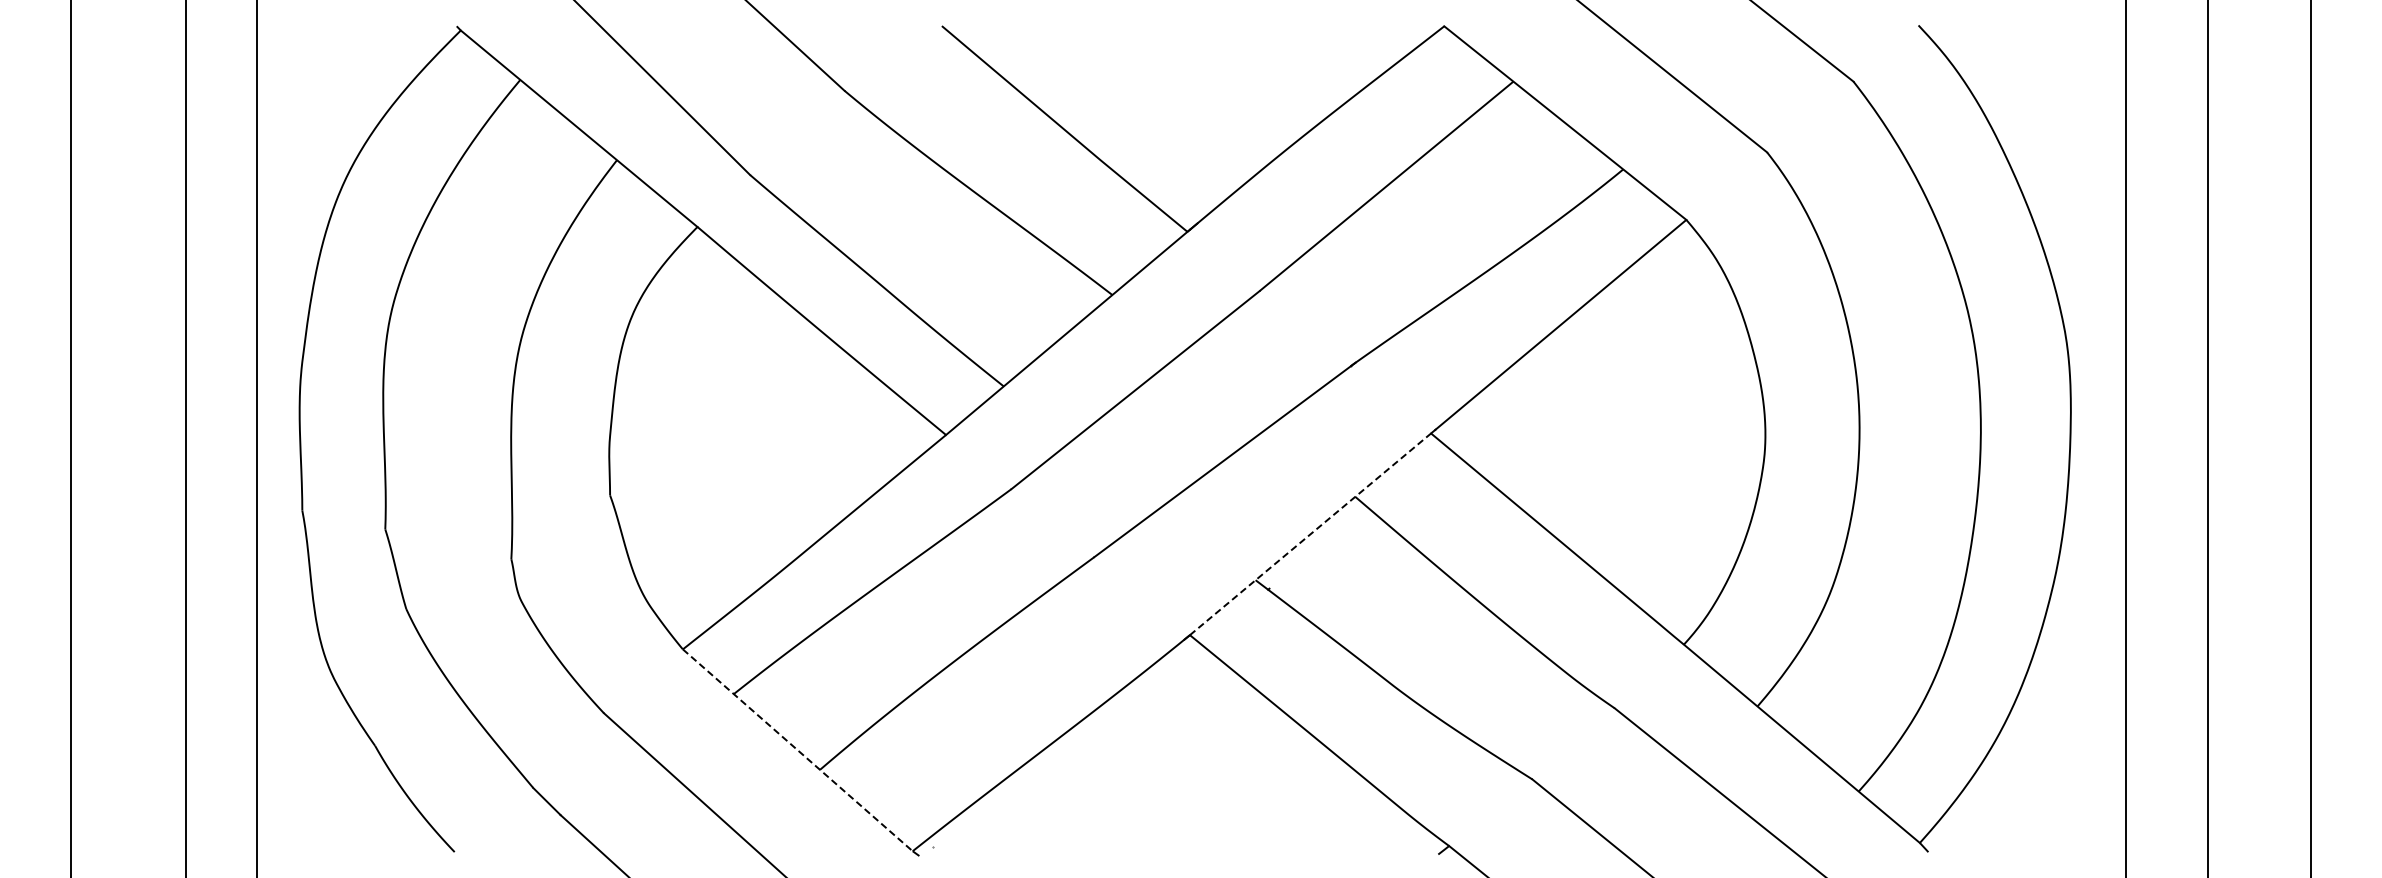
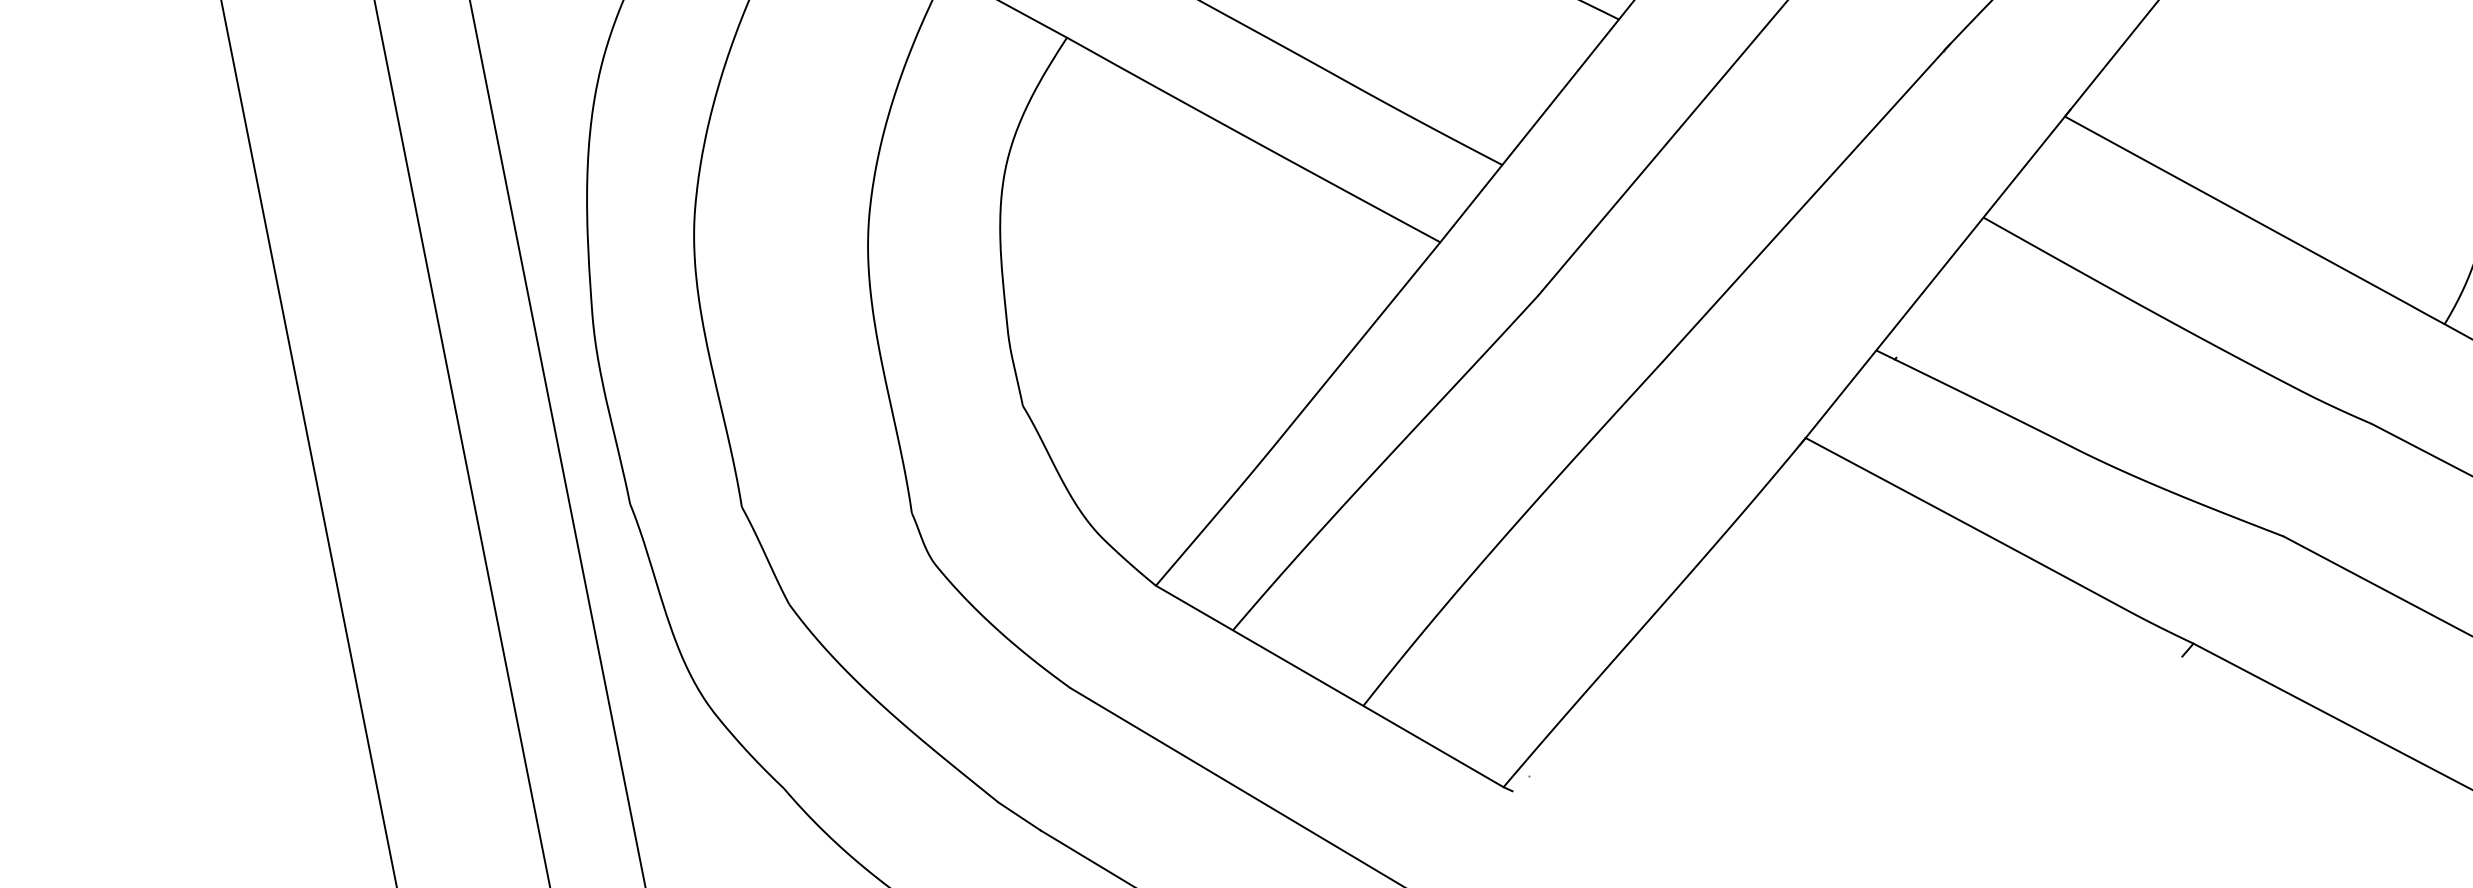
line: (1313, 532) -> (1938, 274), dashed -> solid
line: (797, 750) -> (1329, 686), dashed -> solid

